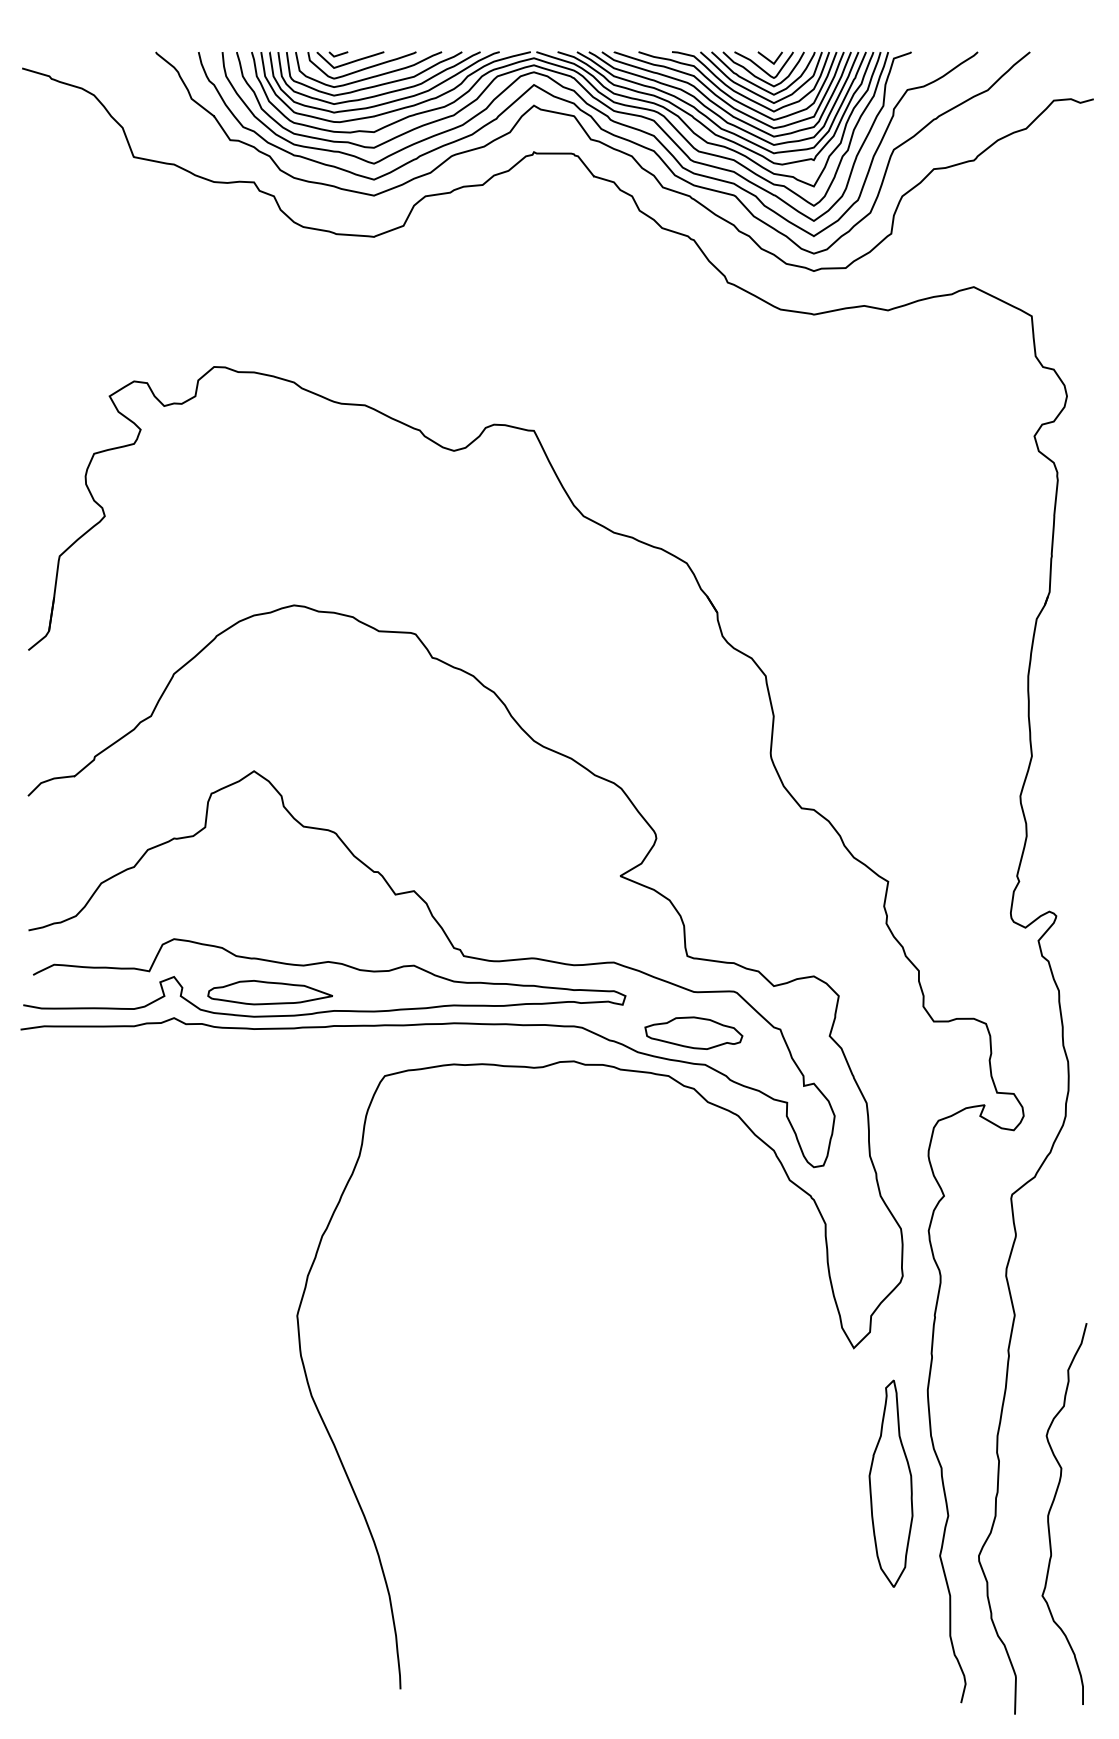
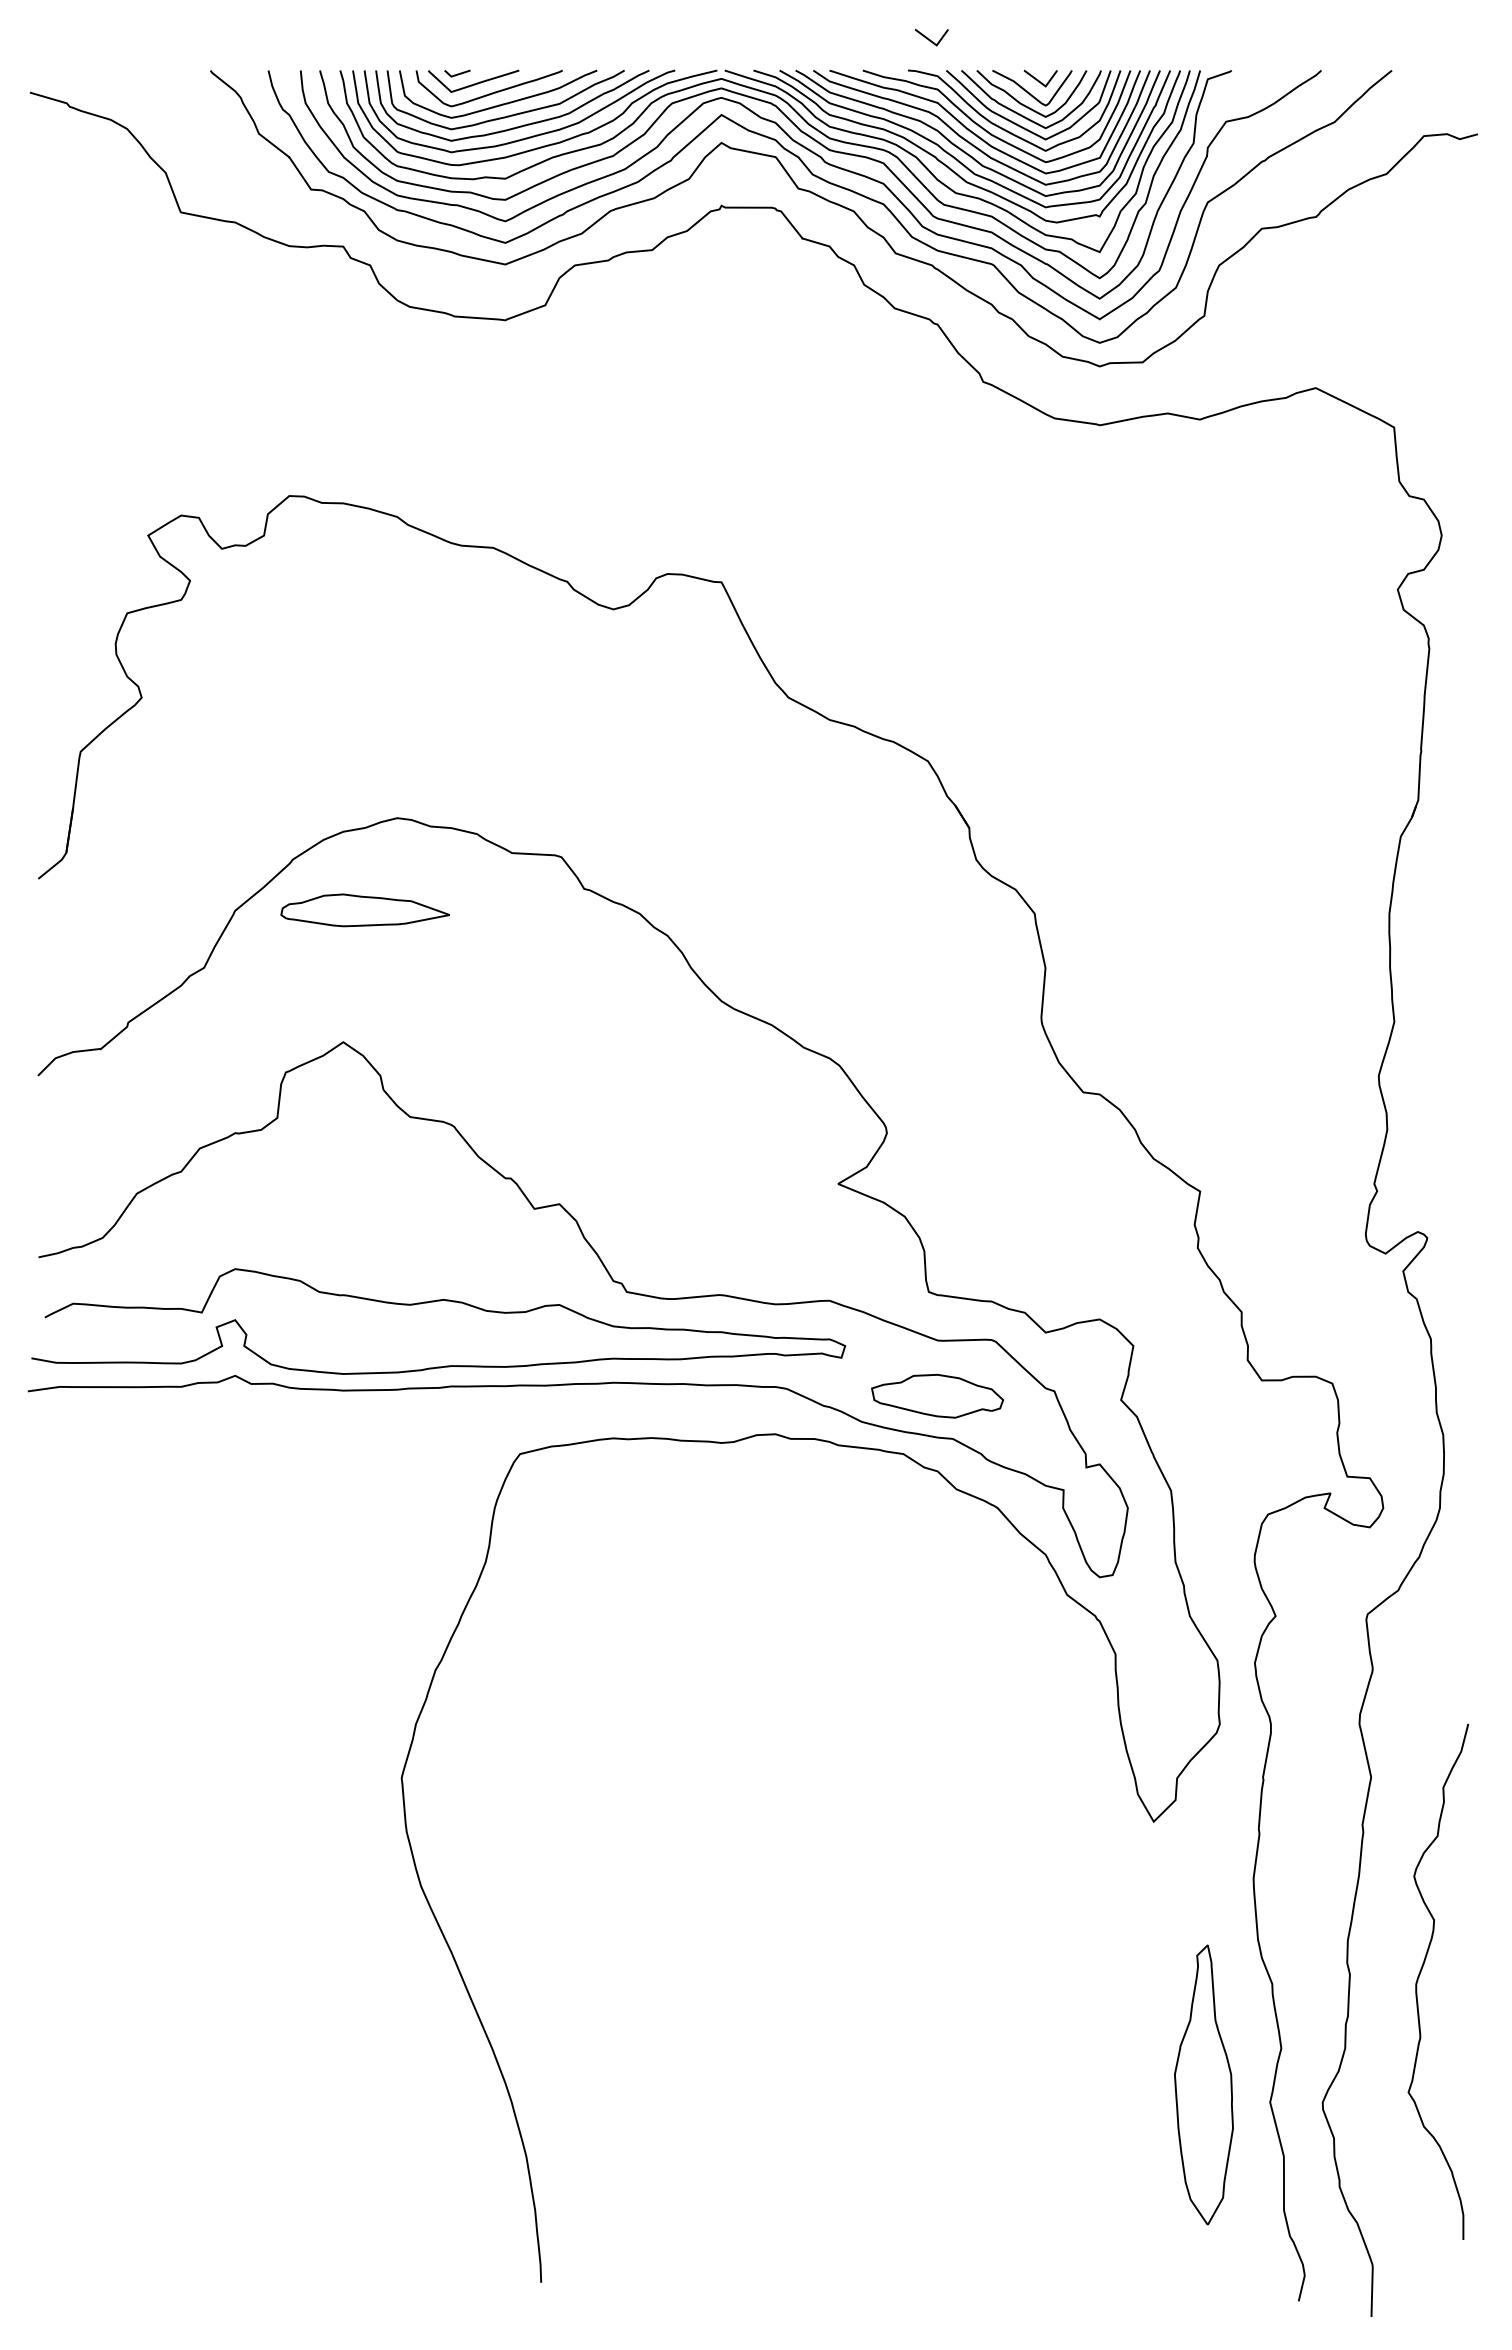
line: (687, 28) -> (929, 38), added
part: (269, 992) -> (364, 910), moved
part: (890, 1483) -> (1203, 2084), moved
curve: (1052, 1507) -> (1421, 1972), moved

